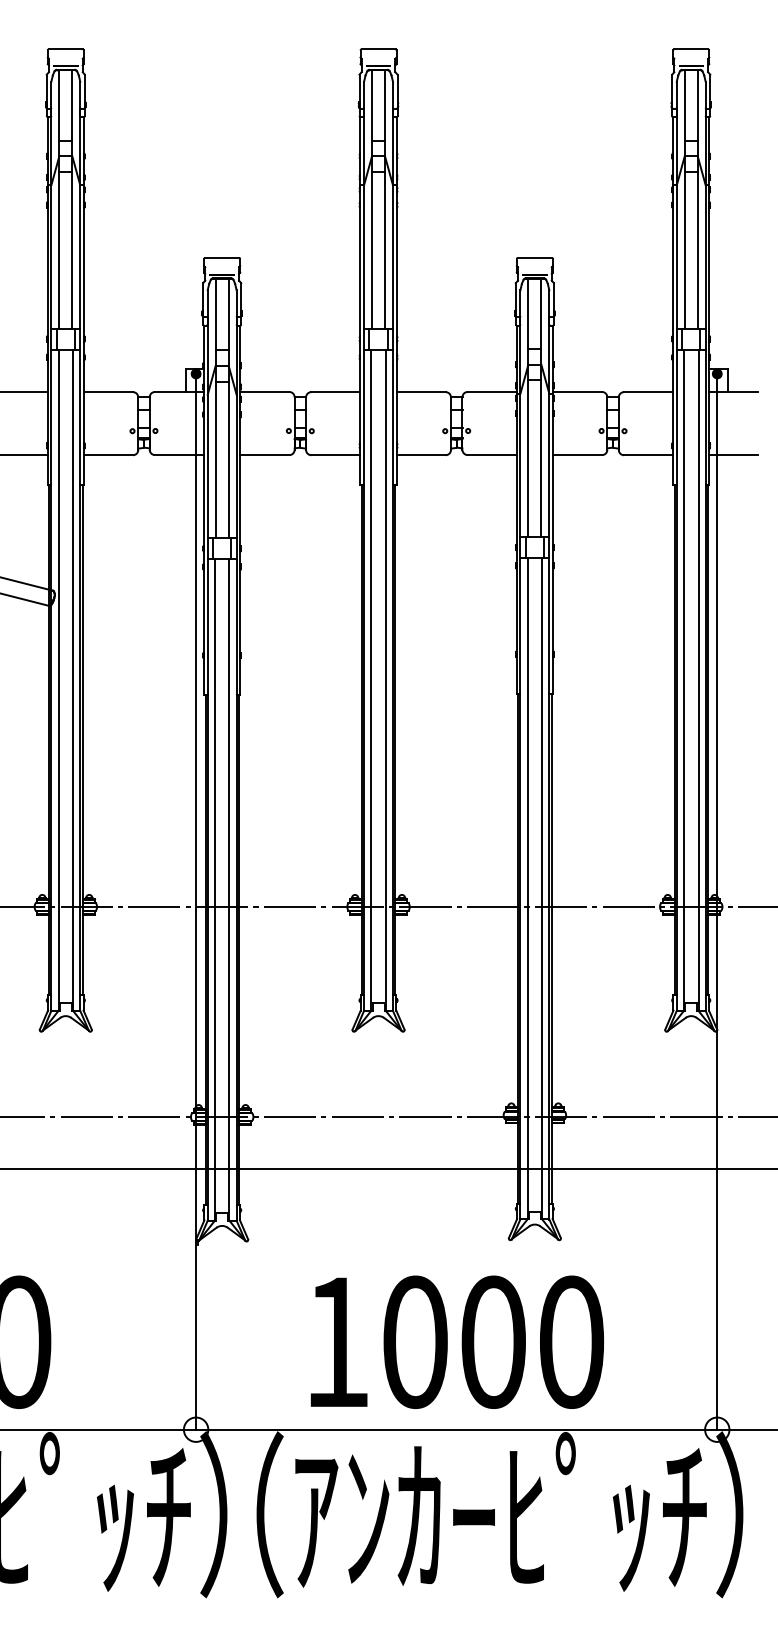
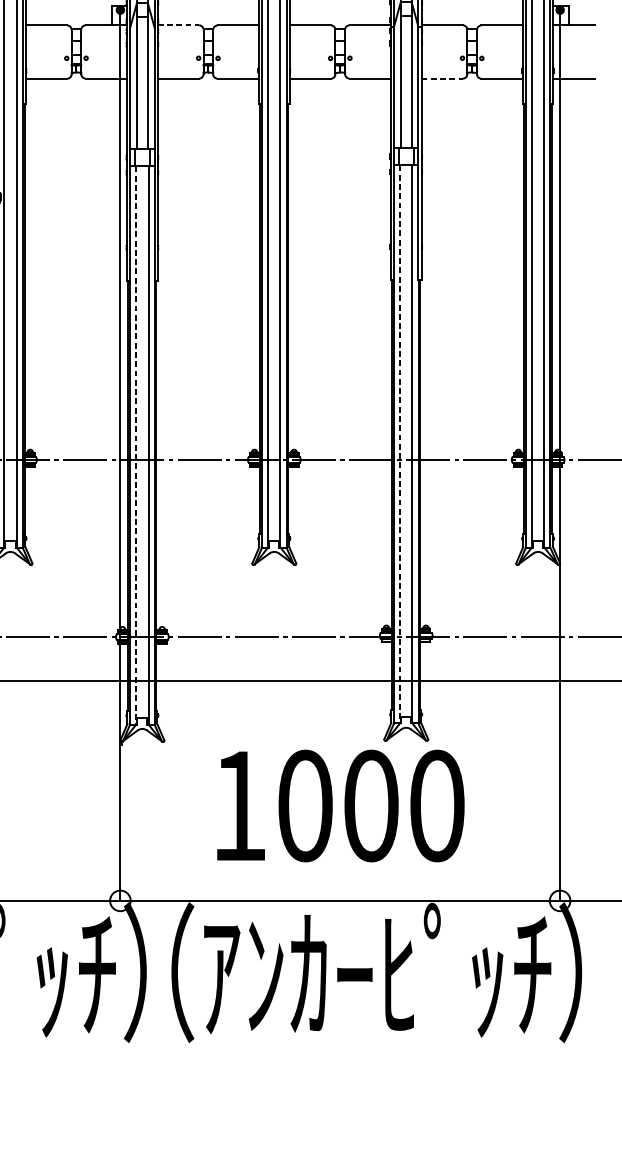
line: (264, 392) -> (178, 25), solid -> dashed
line: (577, 455) -> (442, 78), solid -> dashed
line: (527, 888) -> (400, 444), solid -> dashed
line: (214, 889) -> (135, 445), solid -> dashed
text: (456, 1341) -> (340, 805), moved

